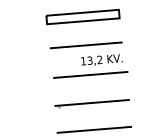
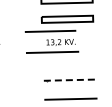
part: (88, 59) -> (51, 41), moved
line: (92, 103) -> (70, 80), solid -> dashed

